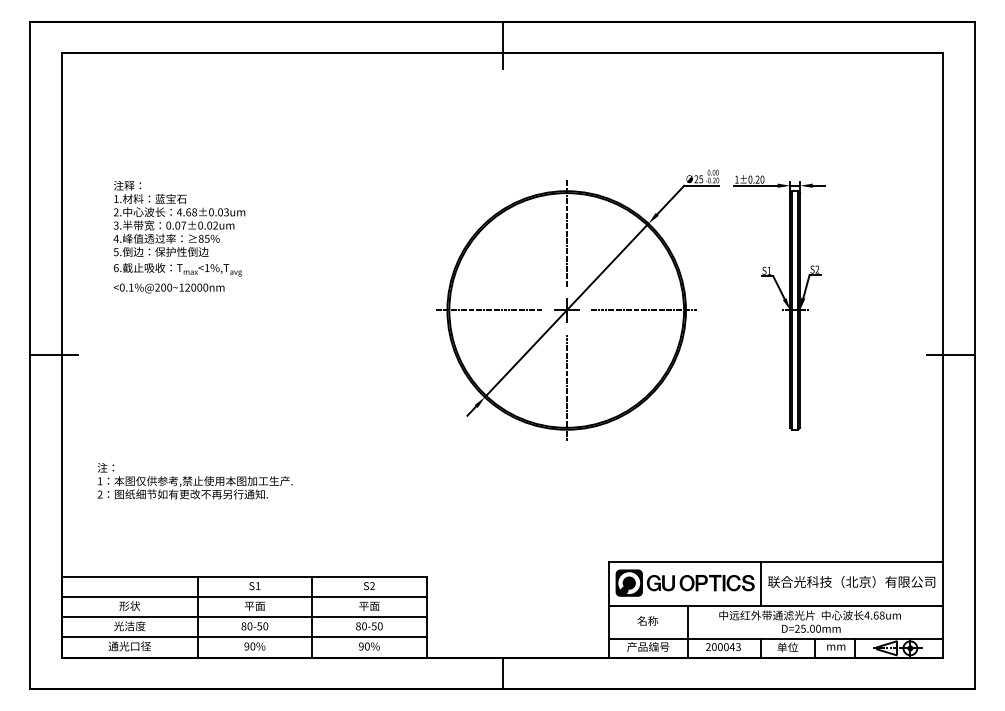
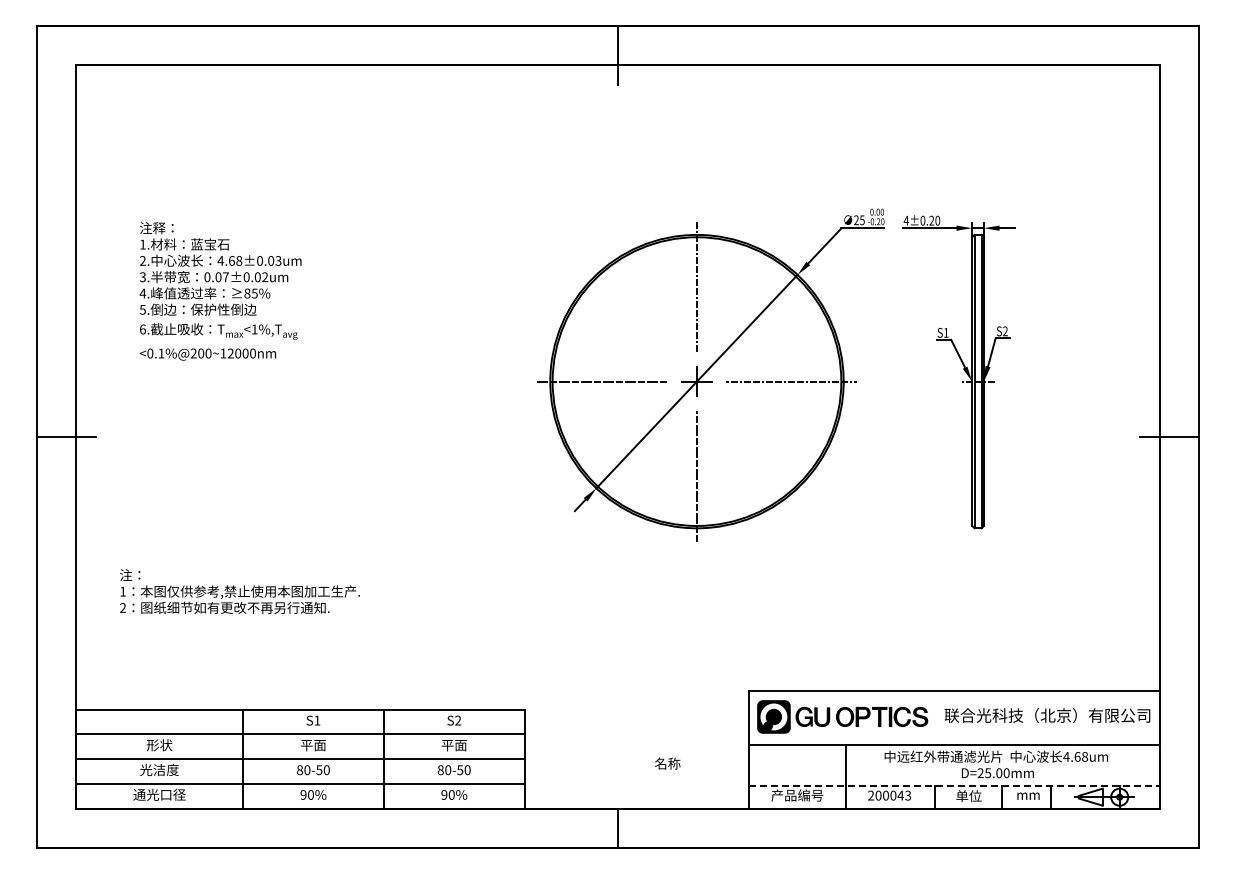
text: (736, 179) -> (905, 220), 1±0.20 -> 4±0.20
line: (760, 583) -> (935, 717), removed
text: (647, 620) -> (667, 763), moved
line: (776, 638) -> (954, 785), solid -> dashed

